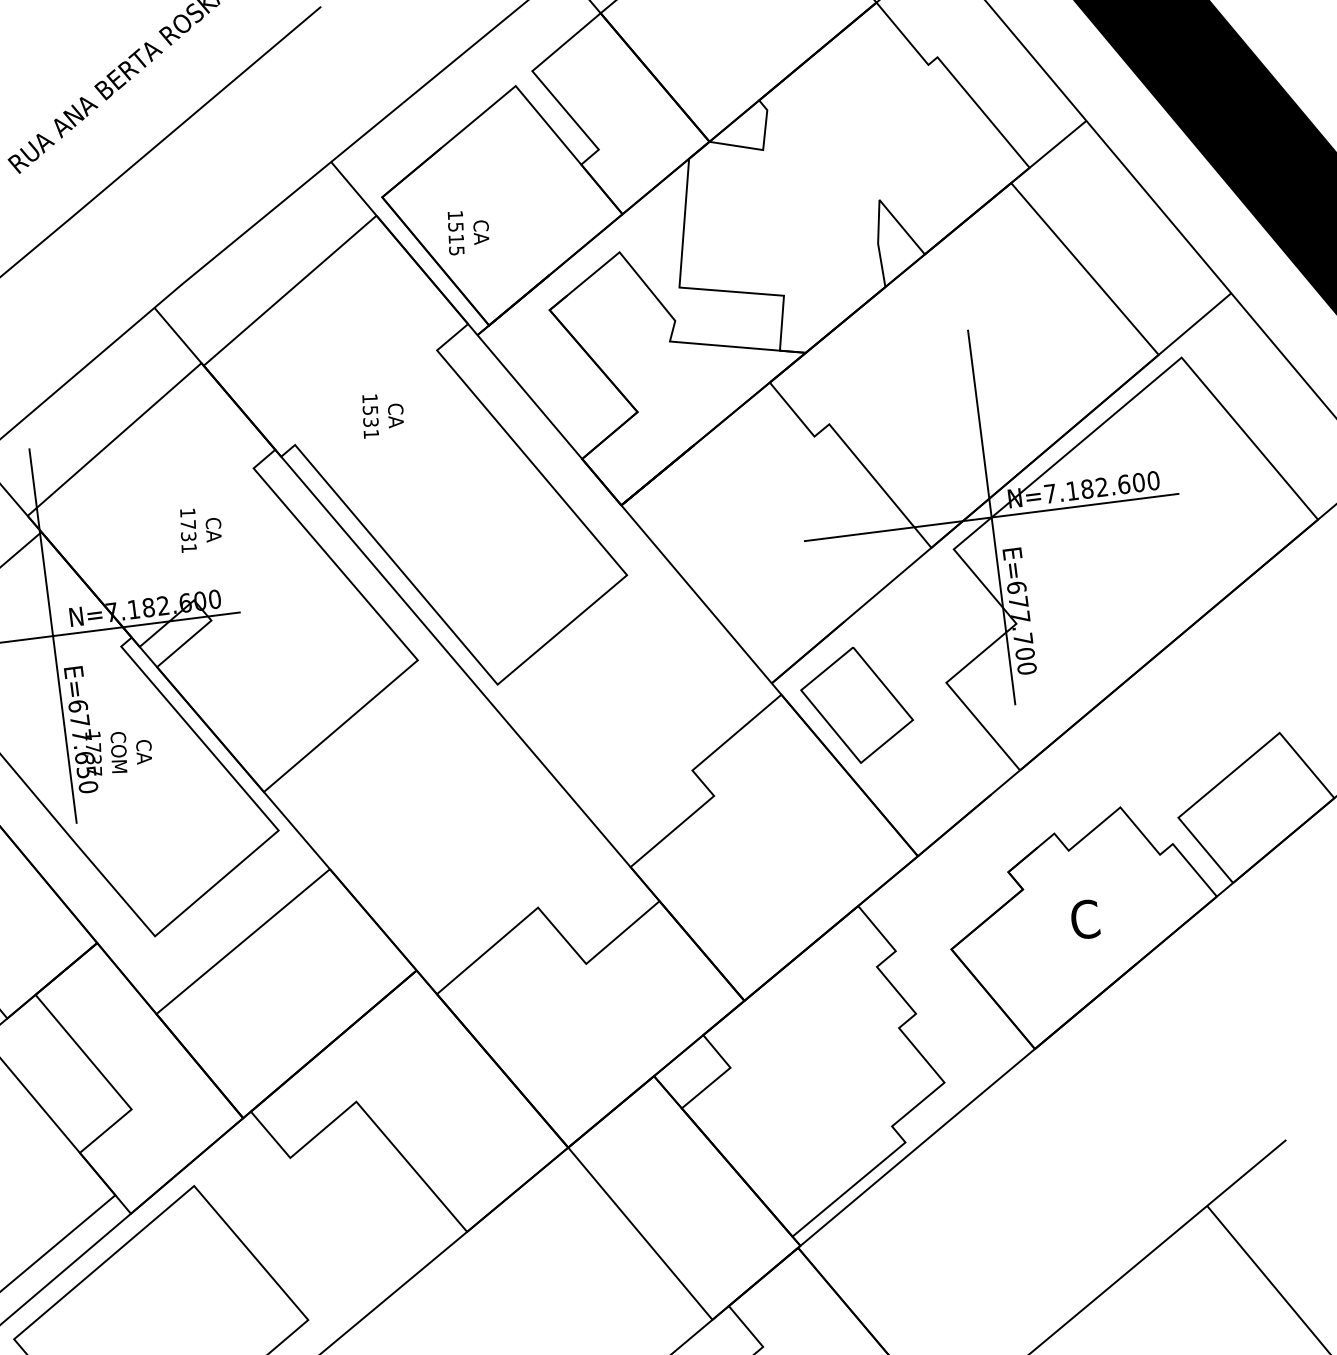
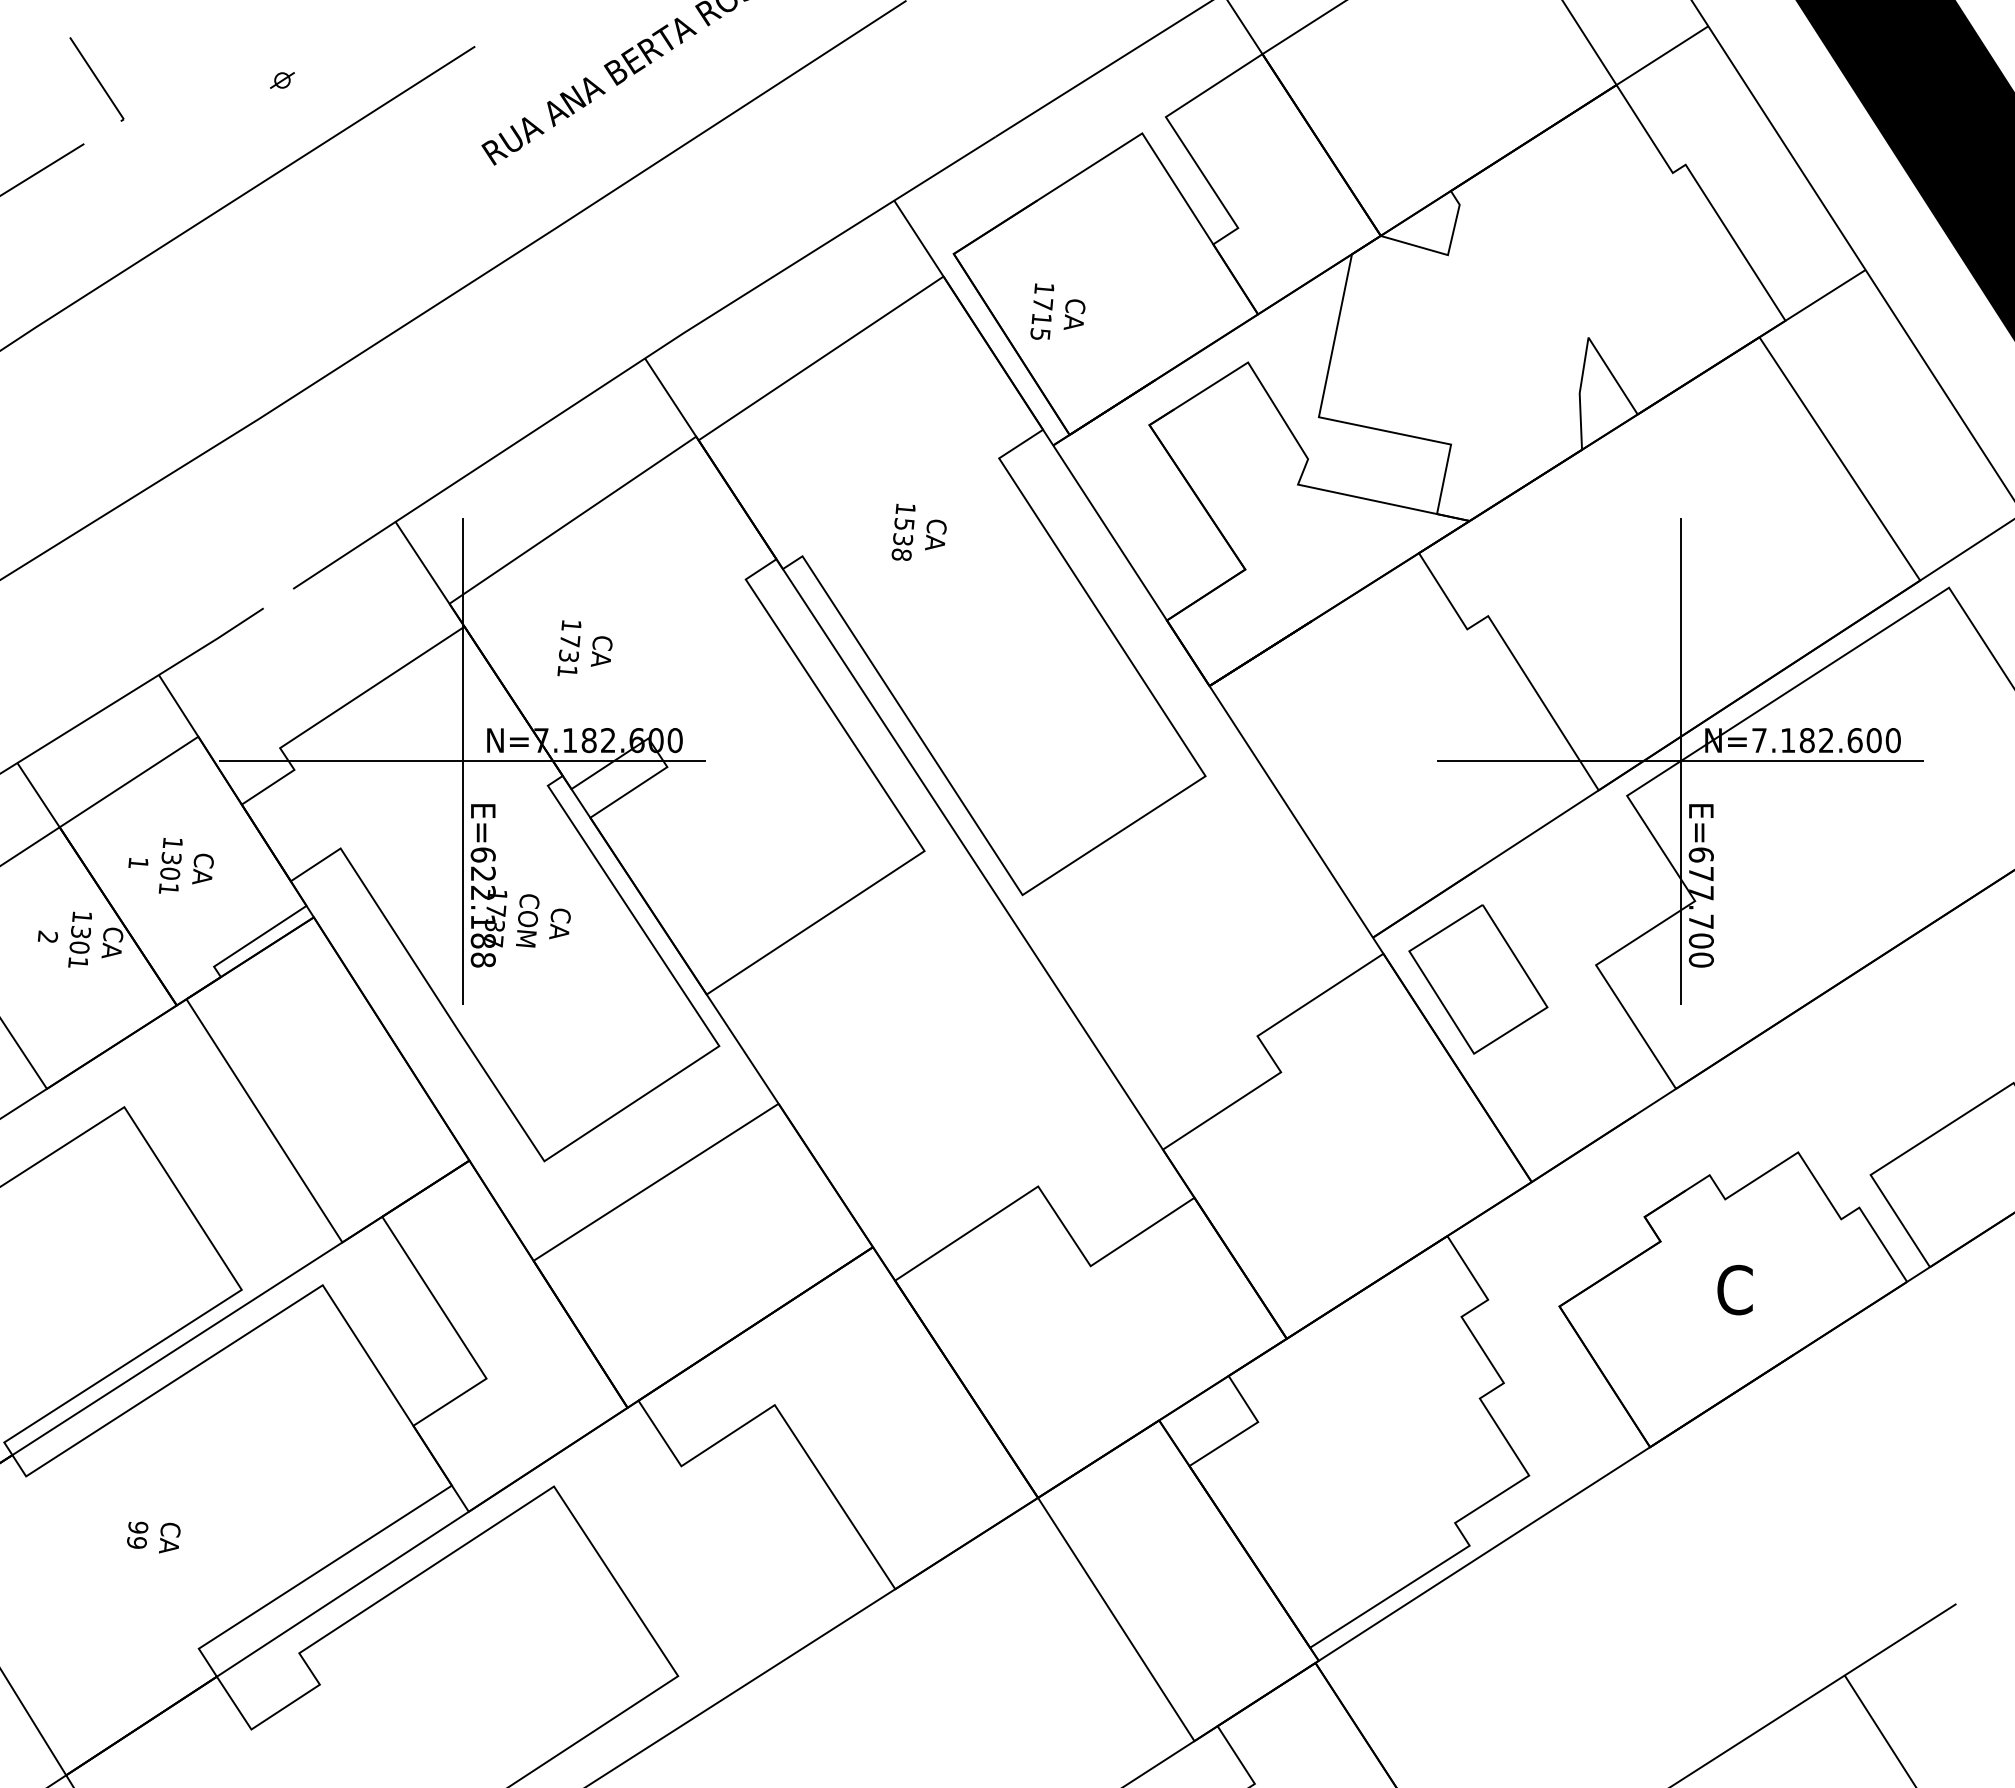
text: (456, 226) -> (1043, 303), 1515 -> 1715
text: (371, 433) -> (901, 554), 1531 -> 1538
text: (200, 529) -> (584, 648), moved
text: (83, 753) -> (482, 916), E=677.650 -> E=622.188

